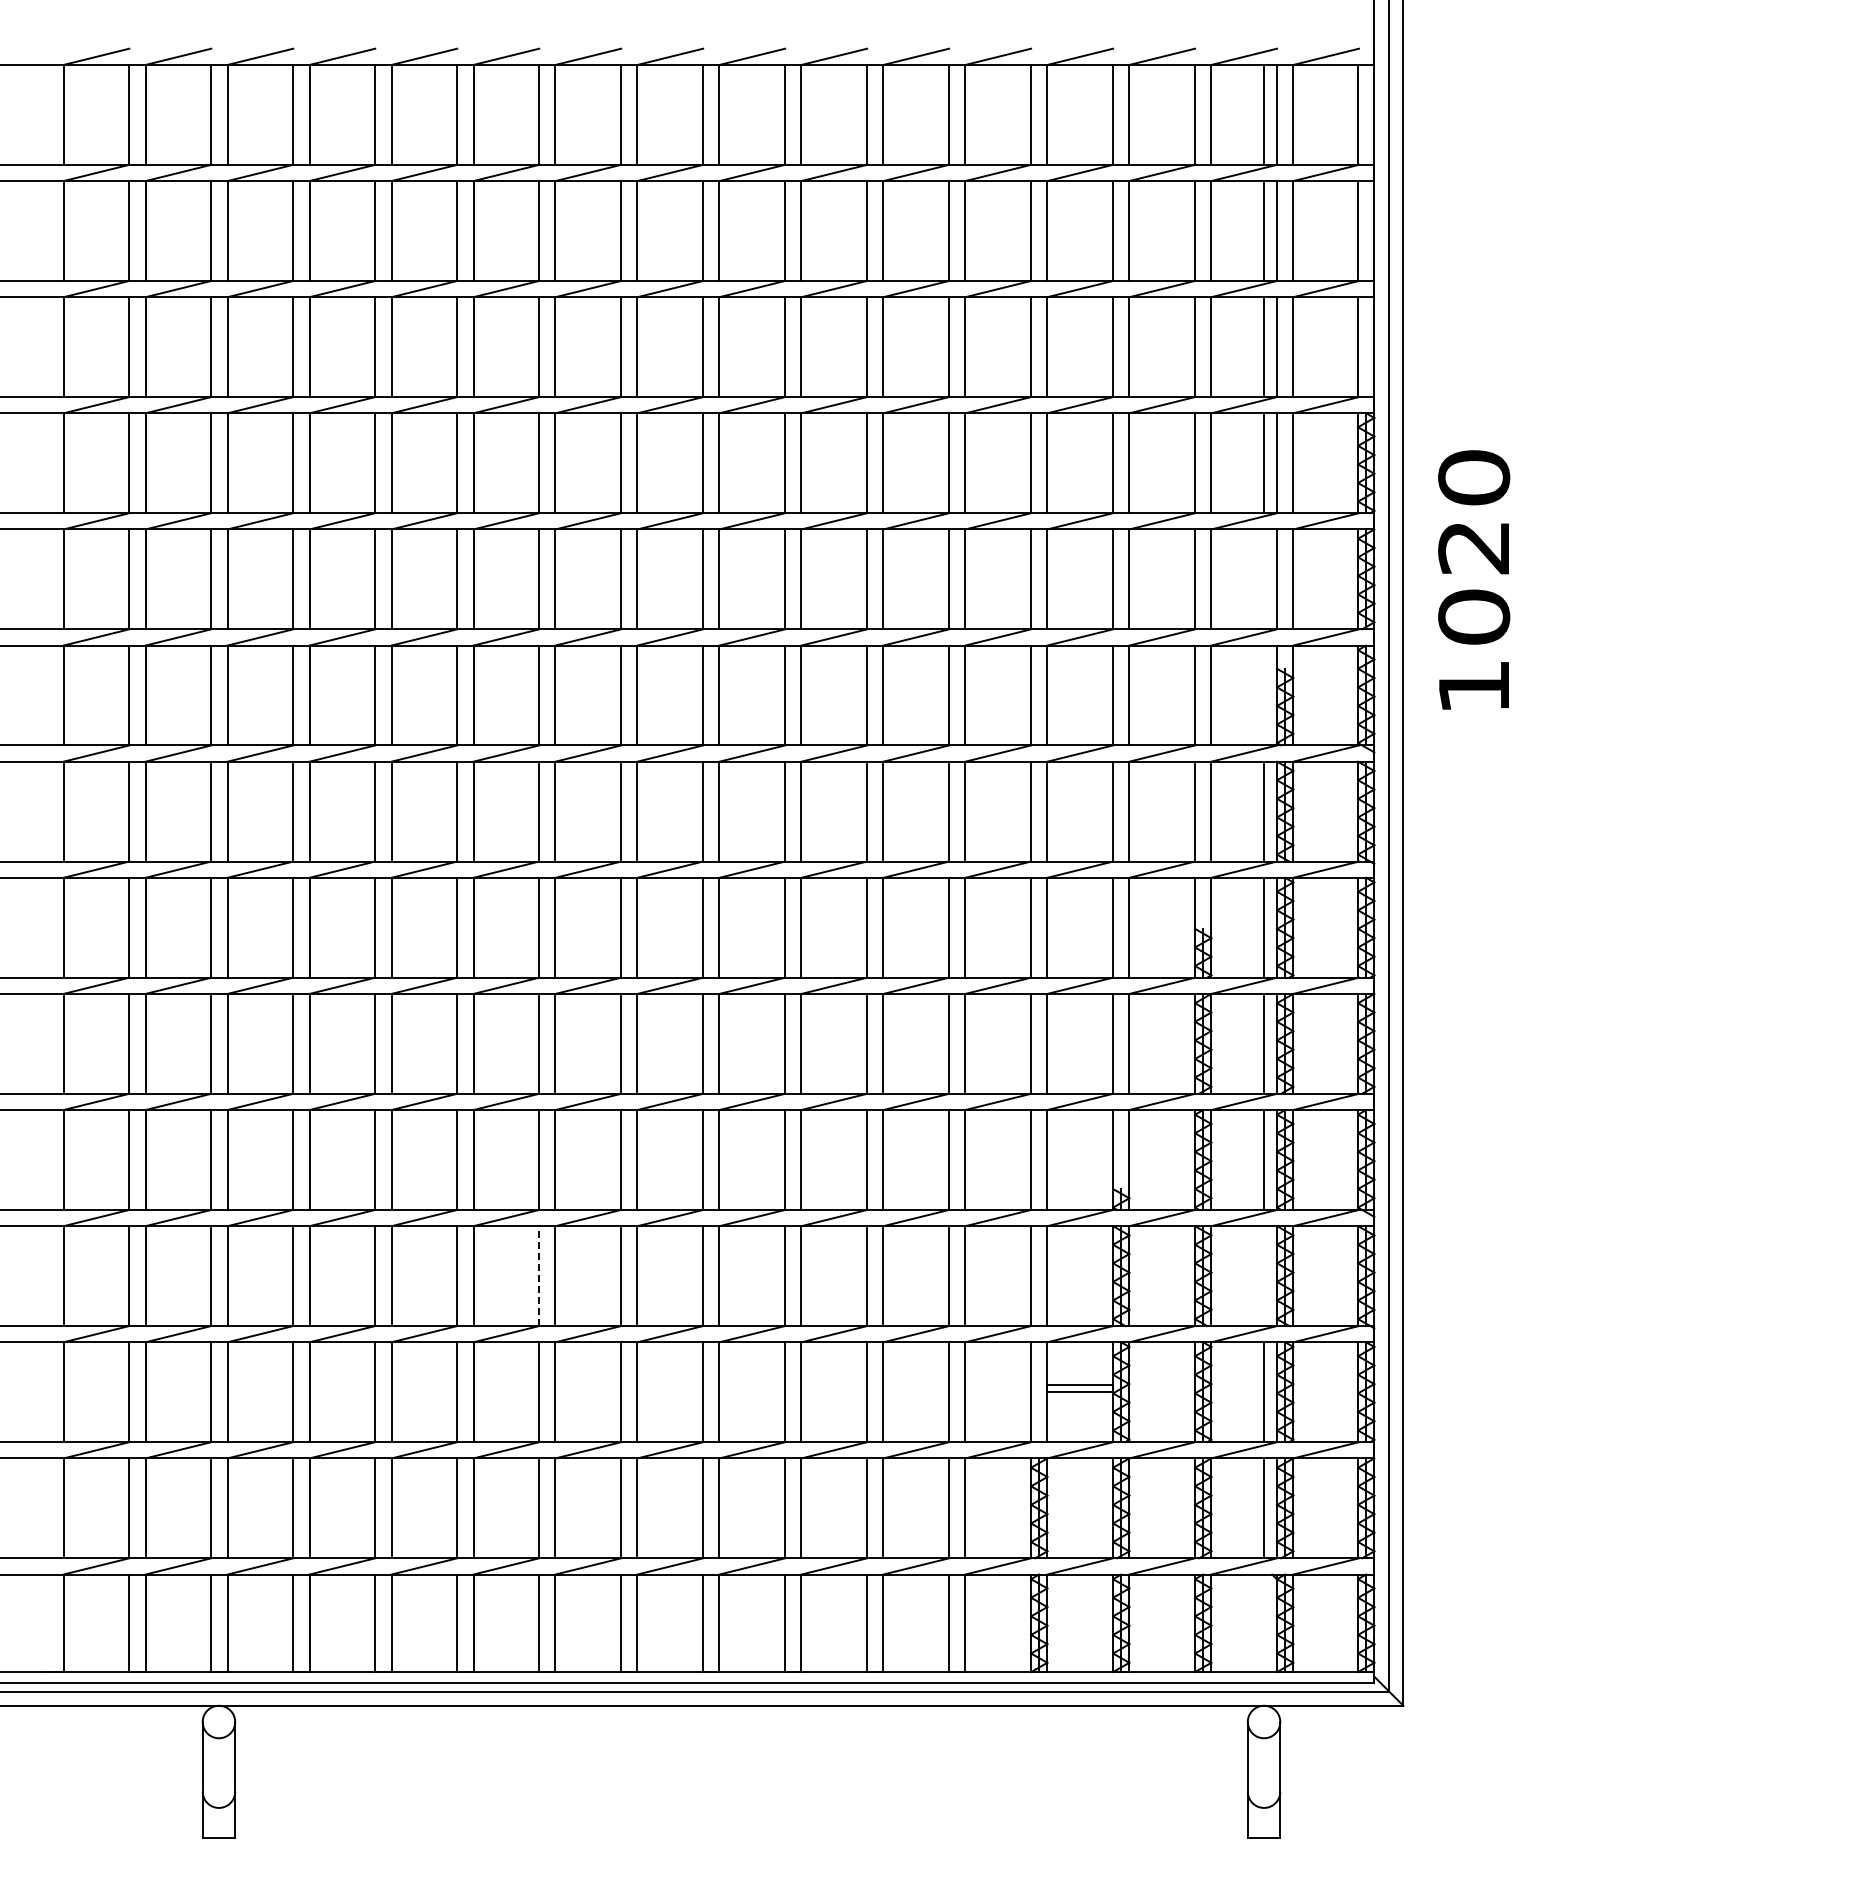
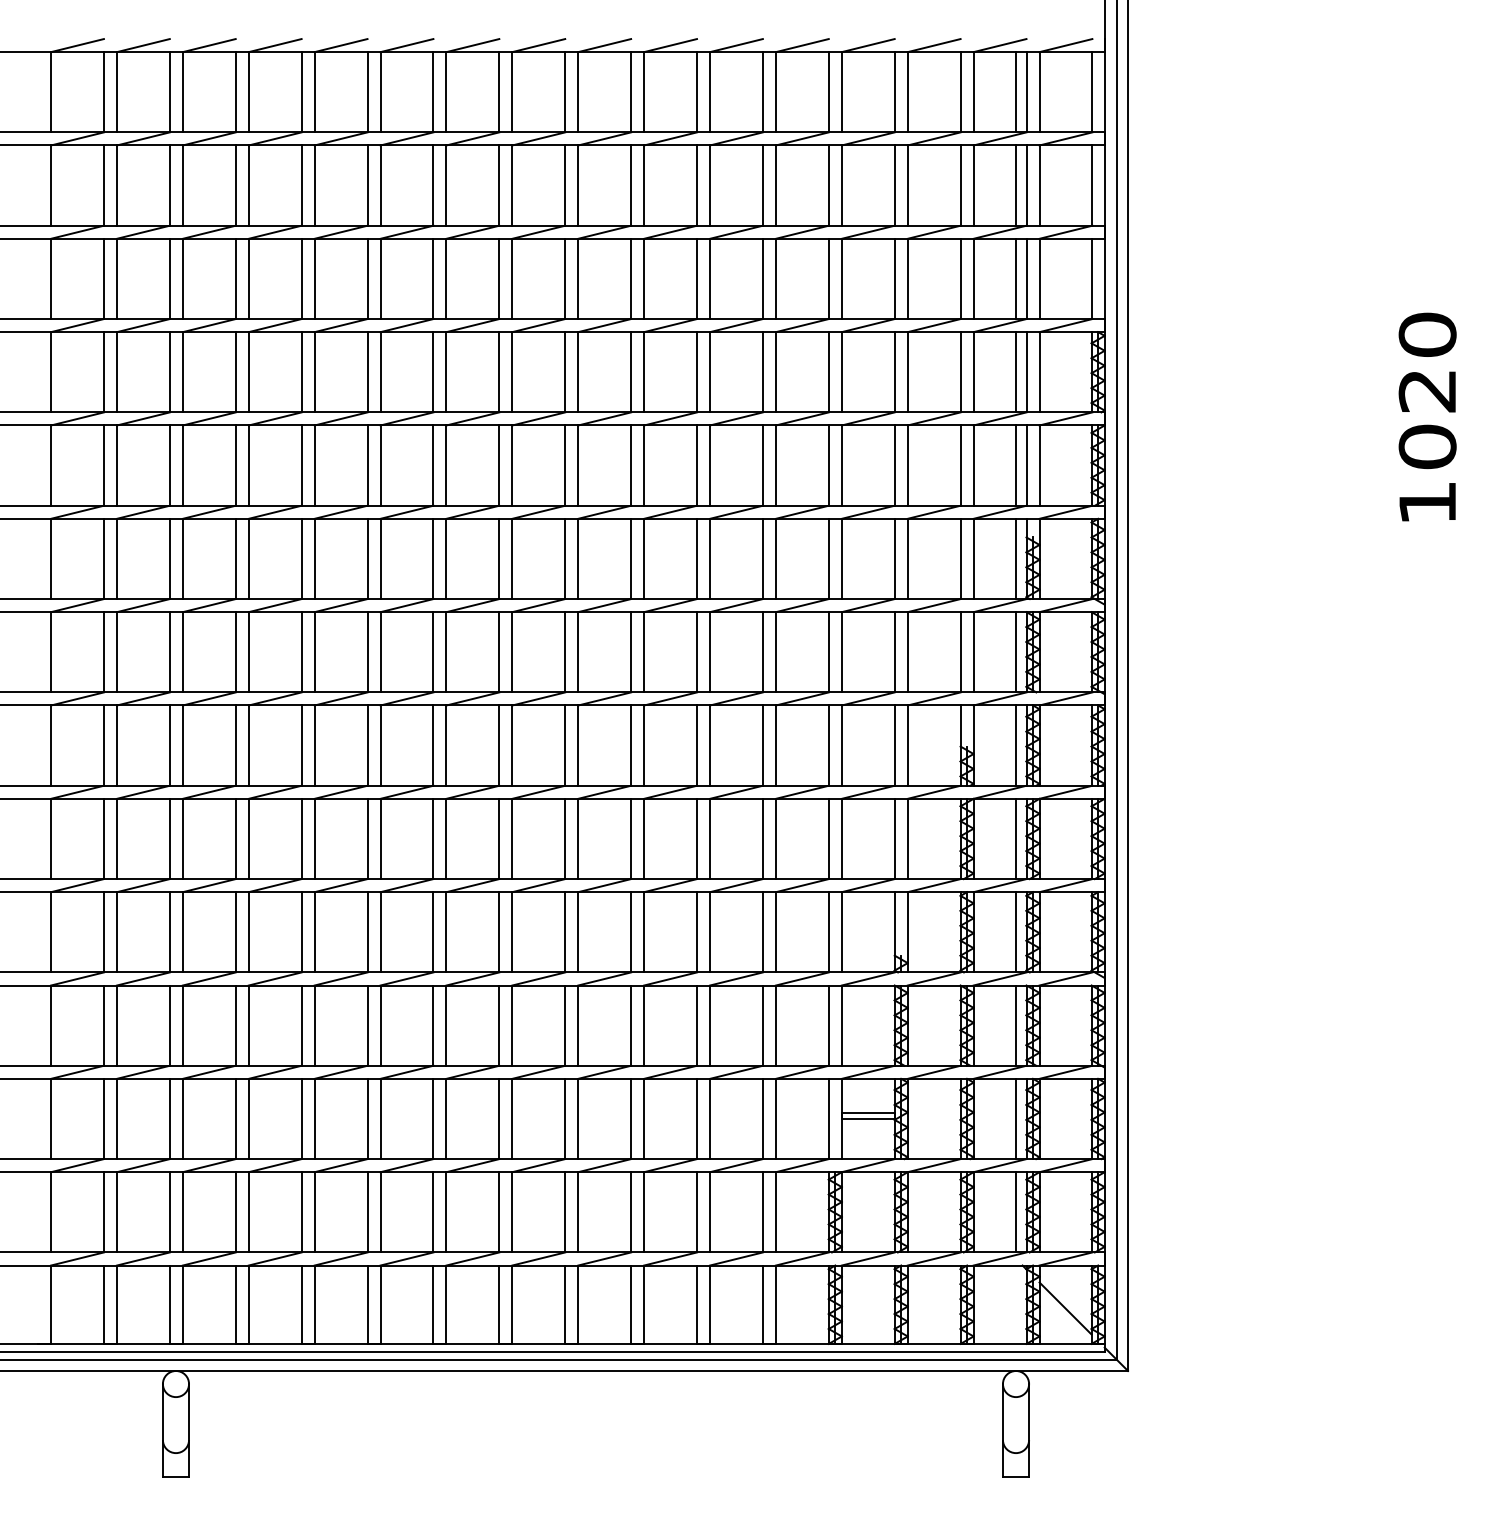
line: (1264, 579) -> (1016, 465), added
text: (1474, 579) -> (1427, 416), moved
line: (1264, 695) -> (1016, 558), added
line: (539, 1276) -> (433, 1025), dashed -> solid
line: (1264, 1276) -> (1016, 1025), added
line: (1325, 1627) -> (1065, 1308), added

